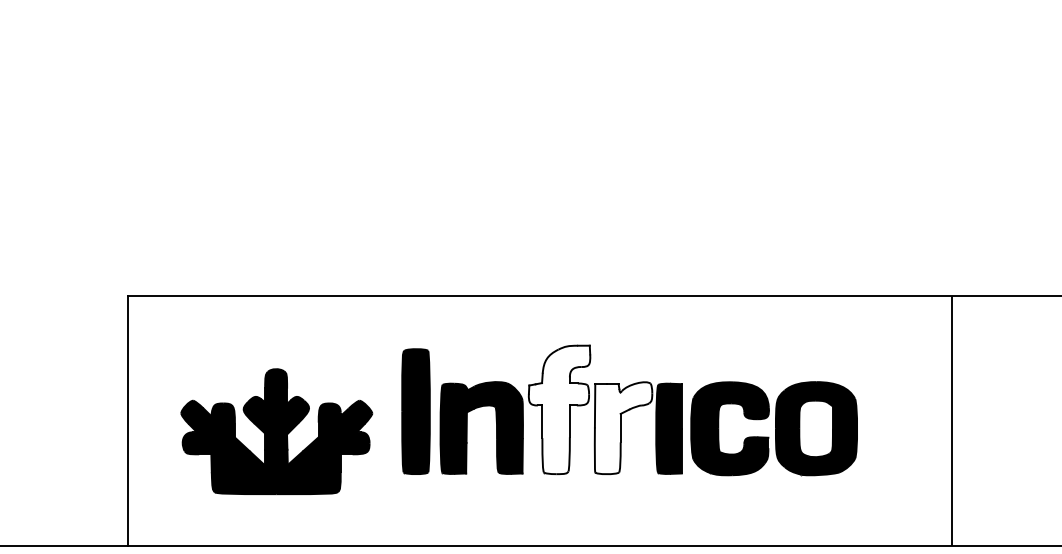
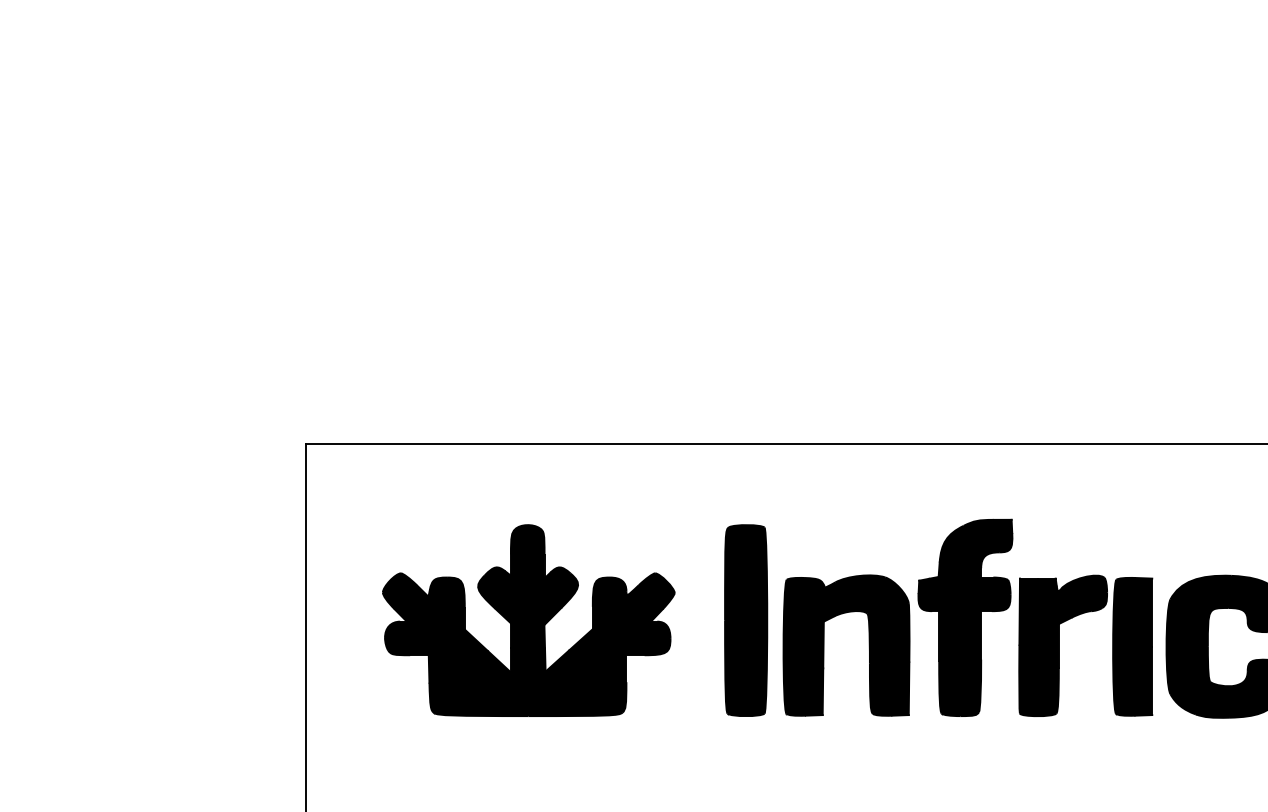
fill: (559, 409) -> (965, 617), added
fill: (623, 428) -> (1063, 646), added
part: (276, 431) -> (528, 620), moved

